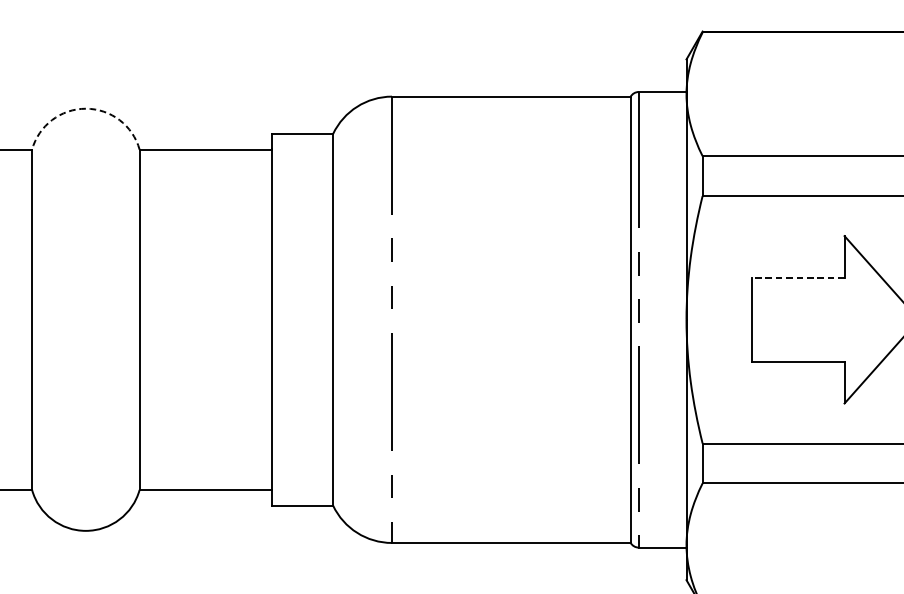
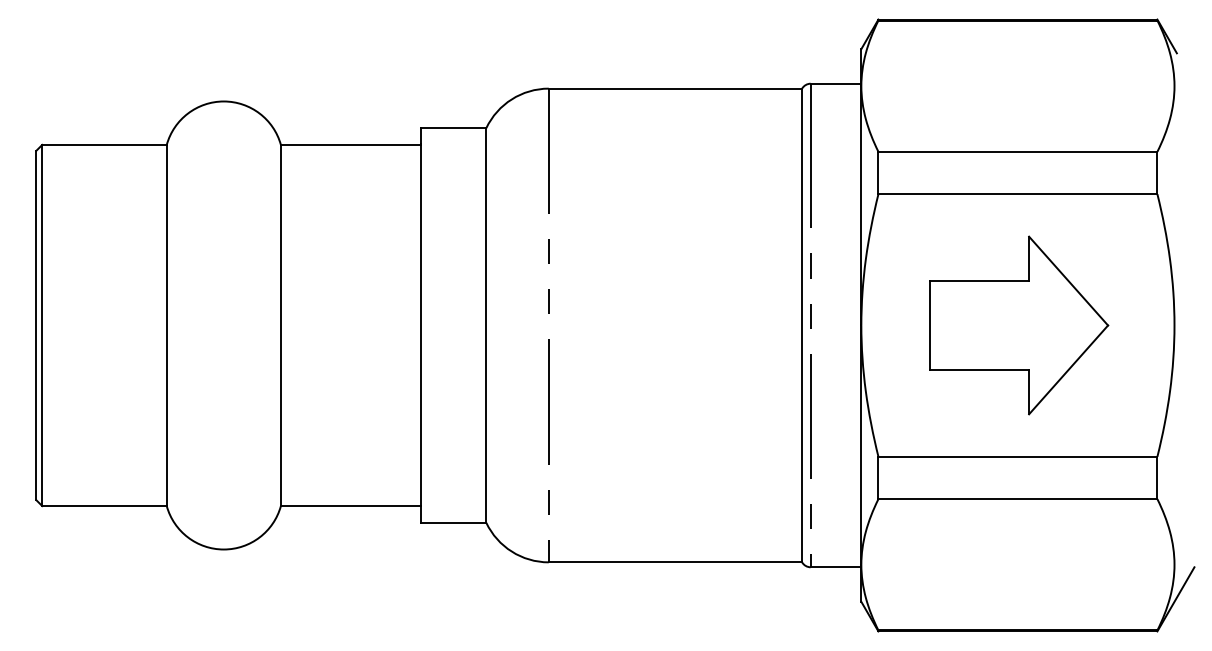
arc: (85, 108) -> (223, 101), dashed -> solid
line: (797, 278) -> (979, 281), dashed -> solid

